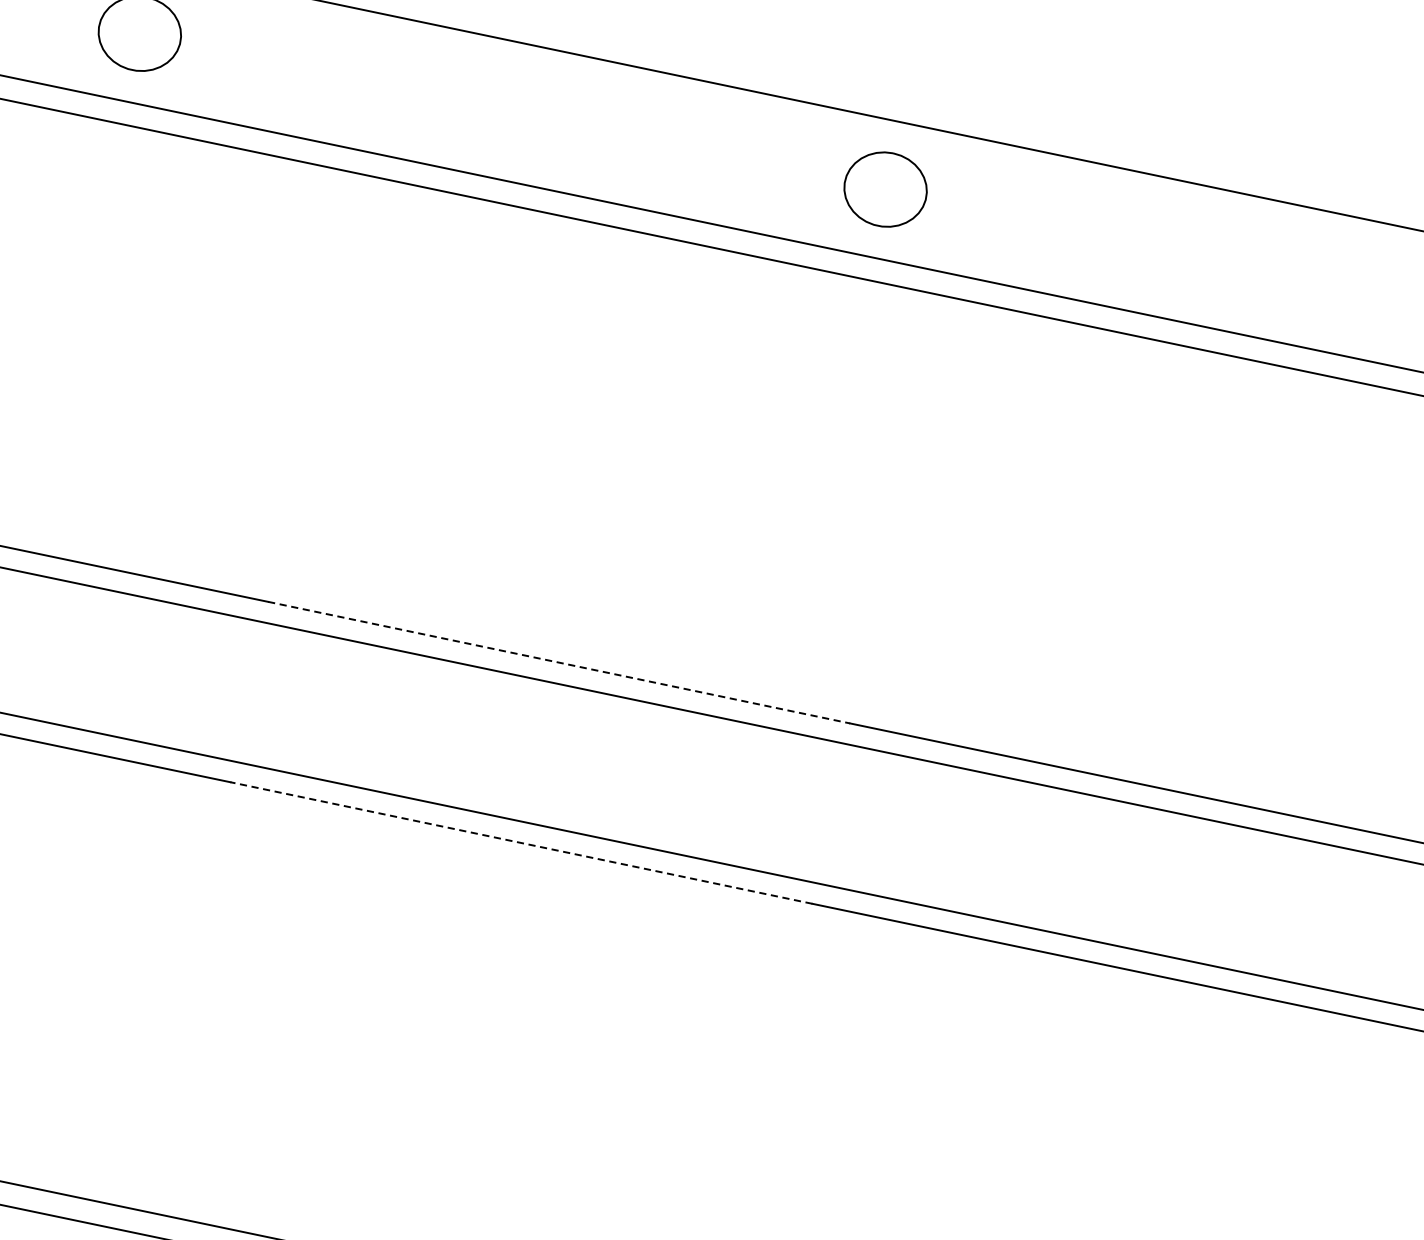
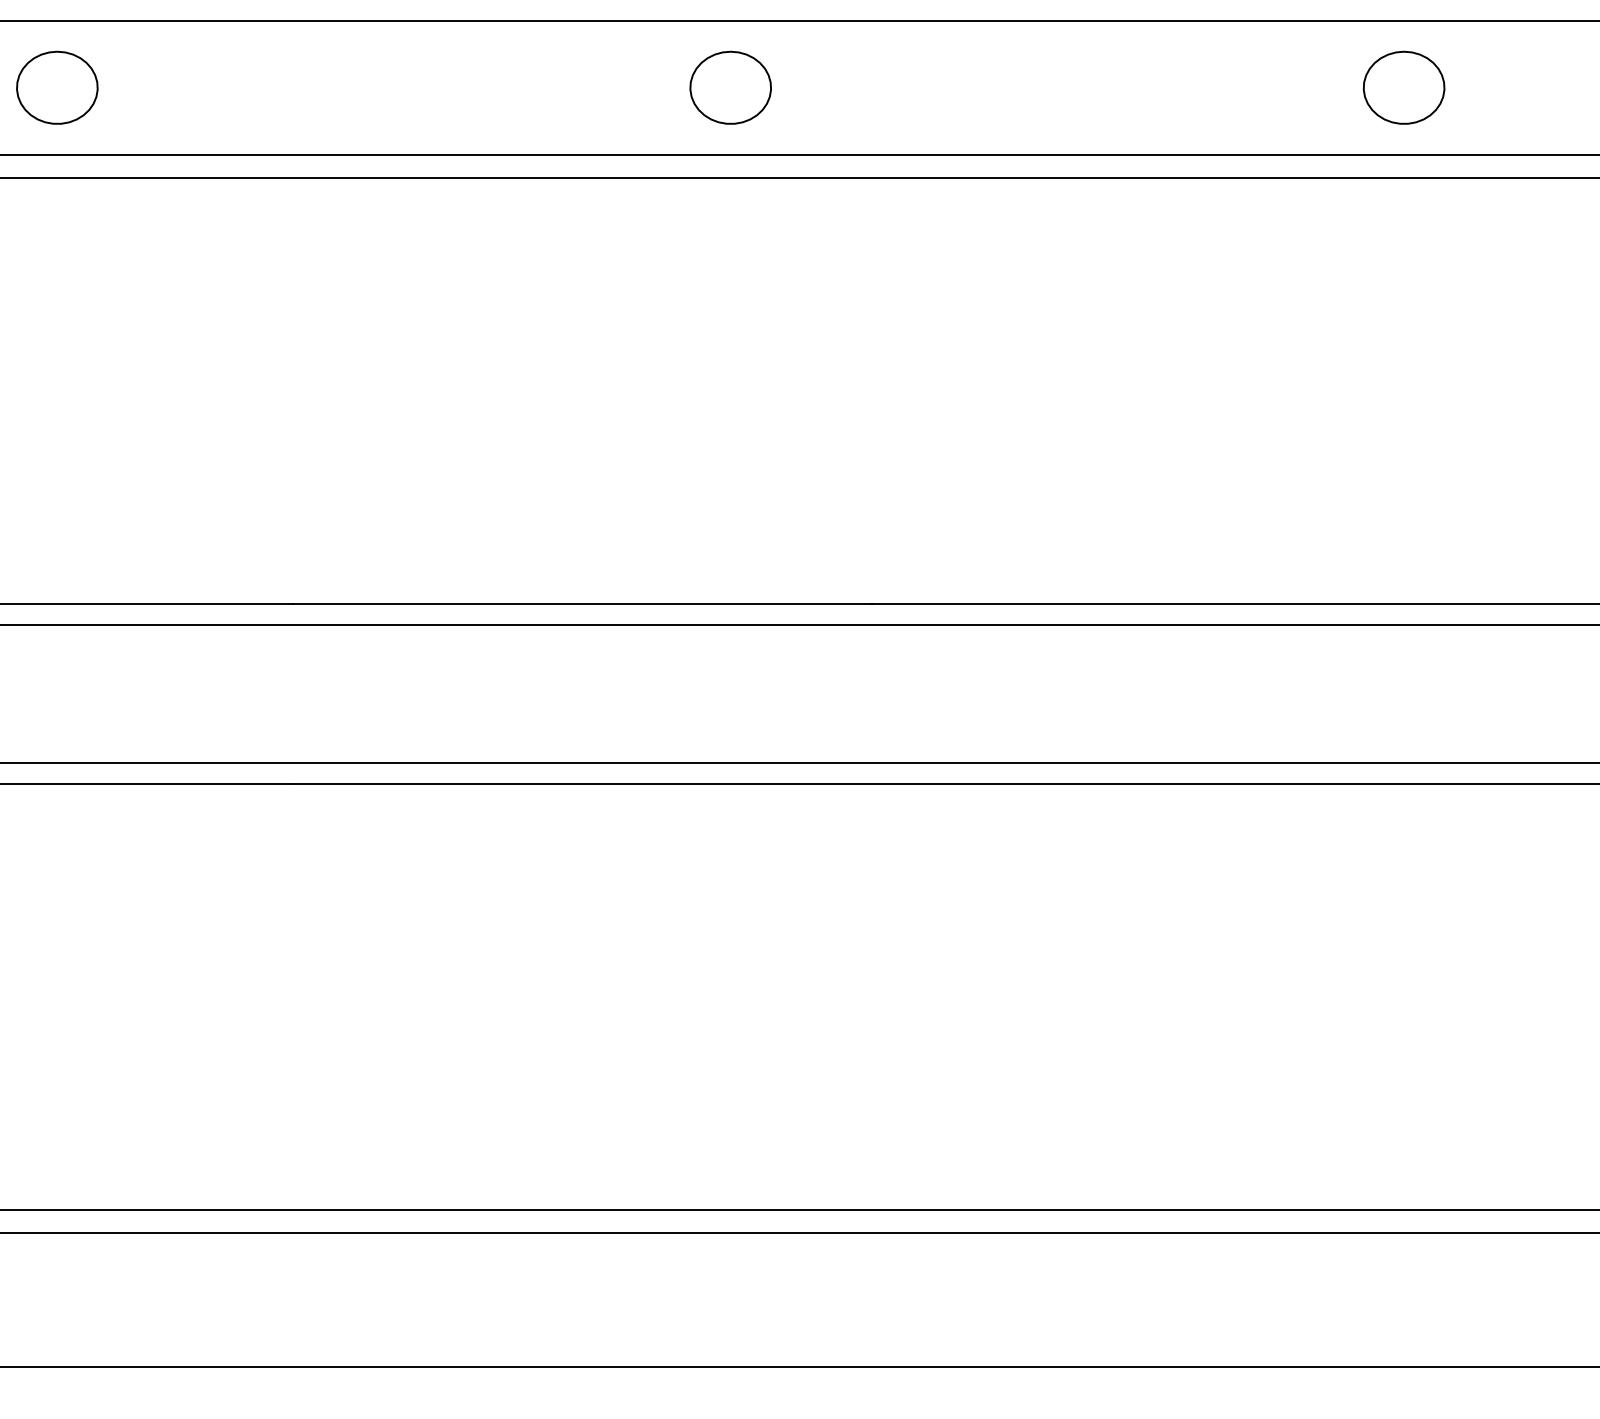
part: (885, 189) -> (730, 87), moved
line: (558, 663) -> (582, 604), dashed -> solid
line: (521, 842) -> (582, 783), dashed -> solid

